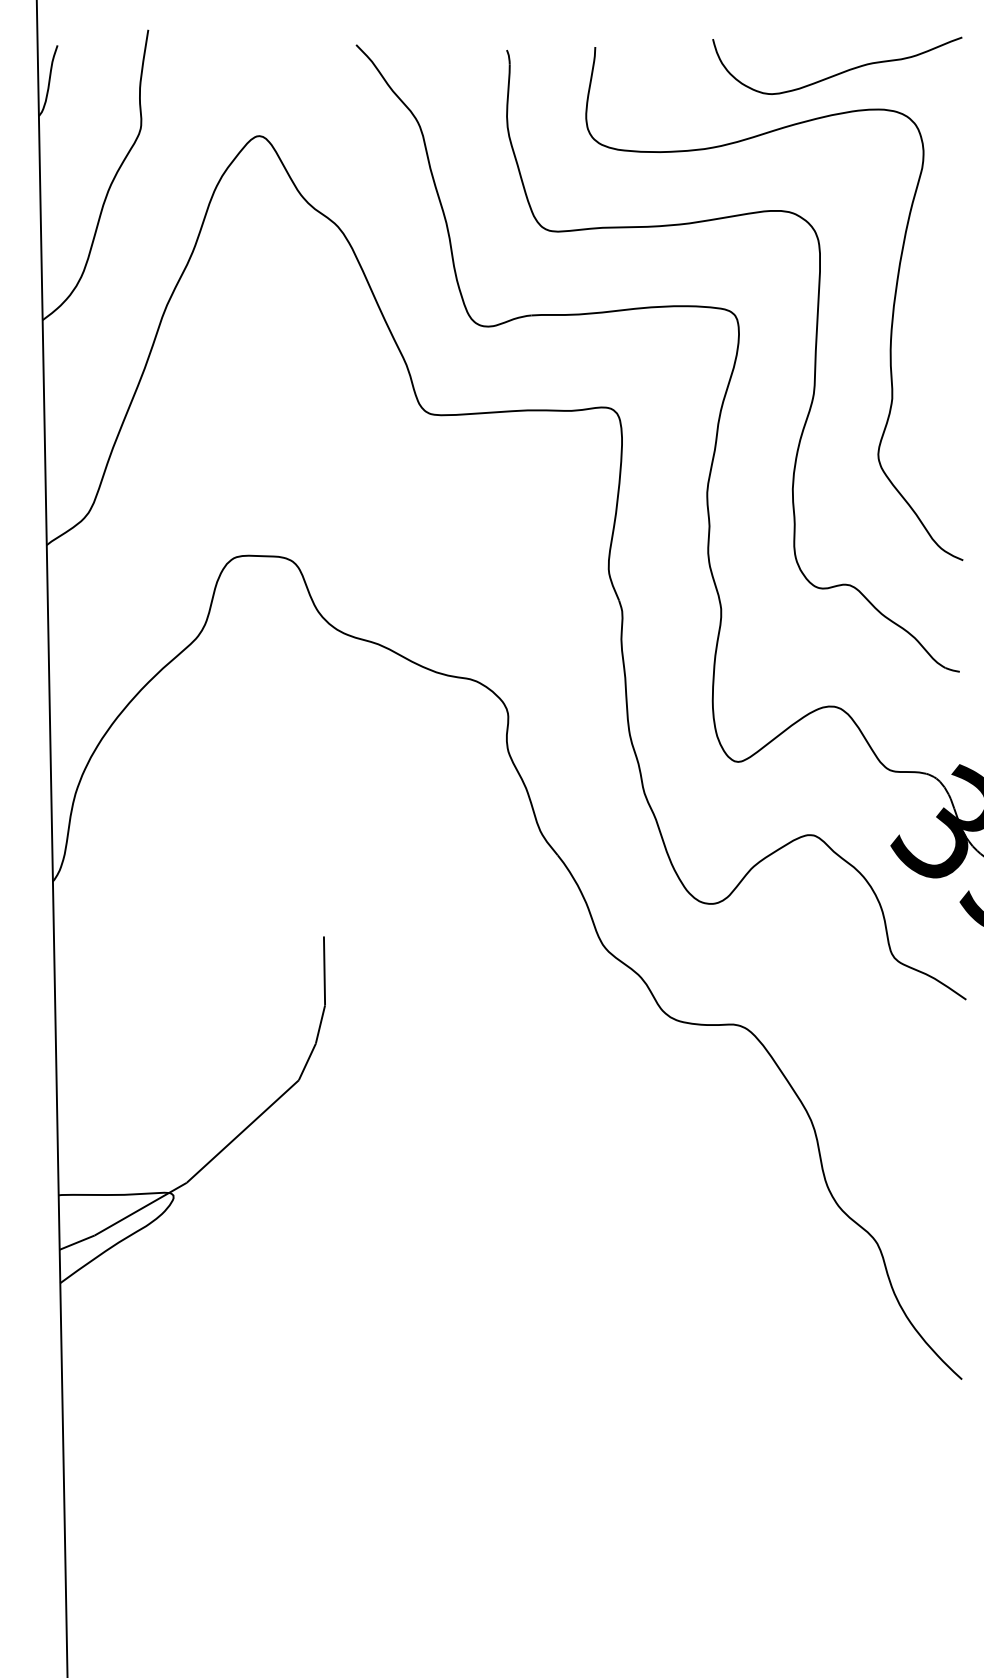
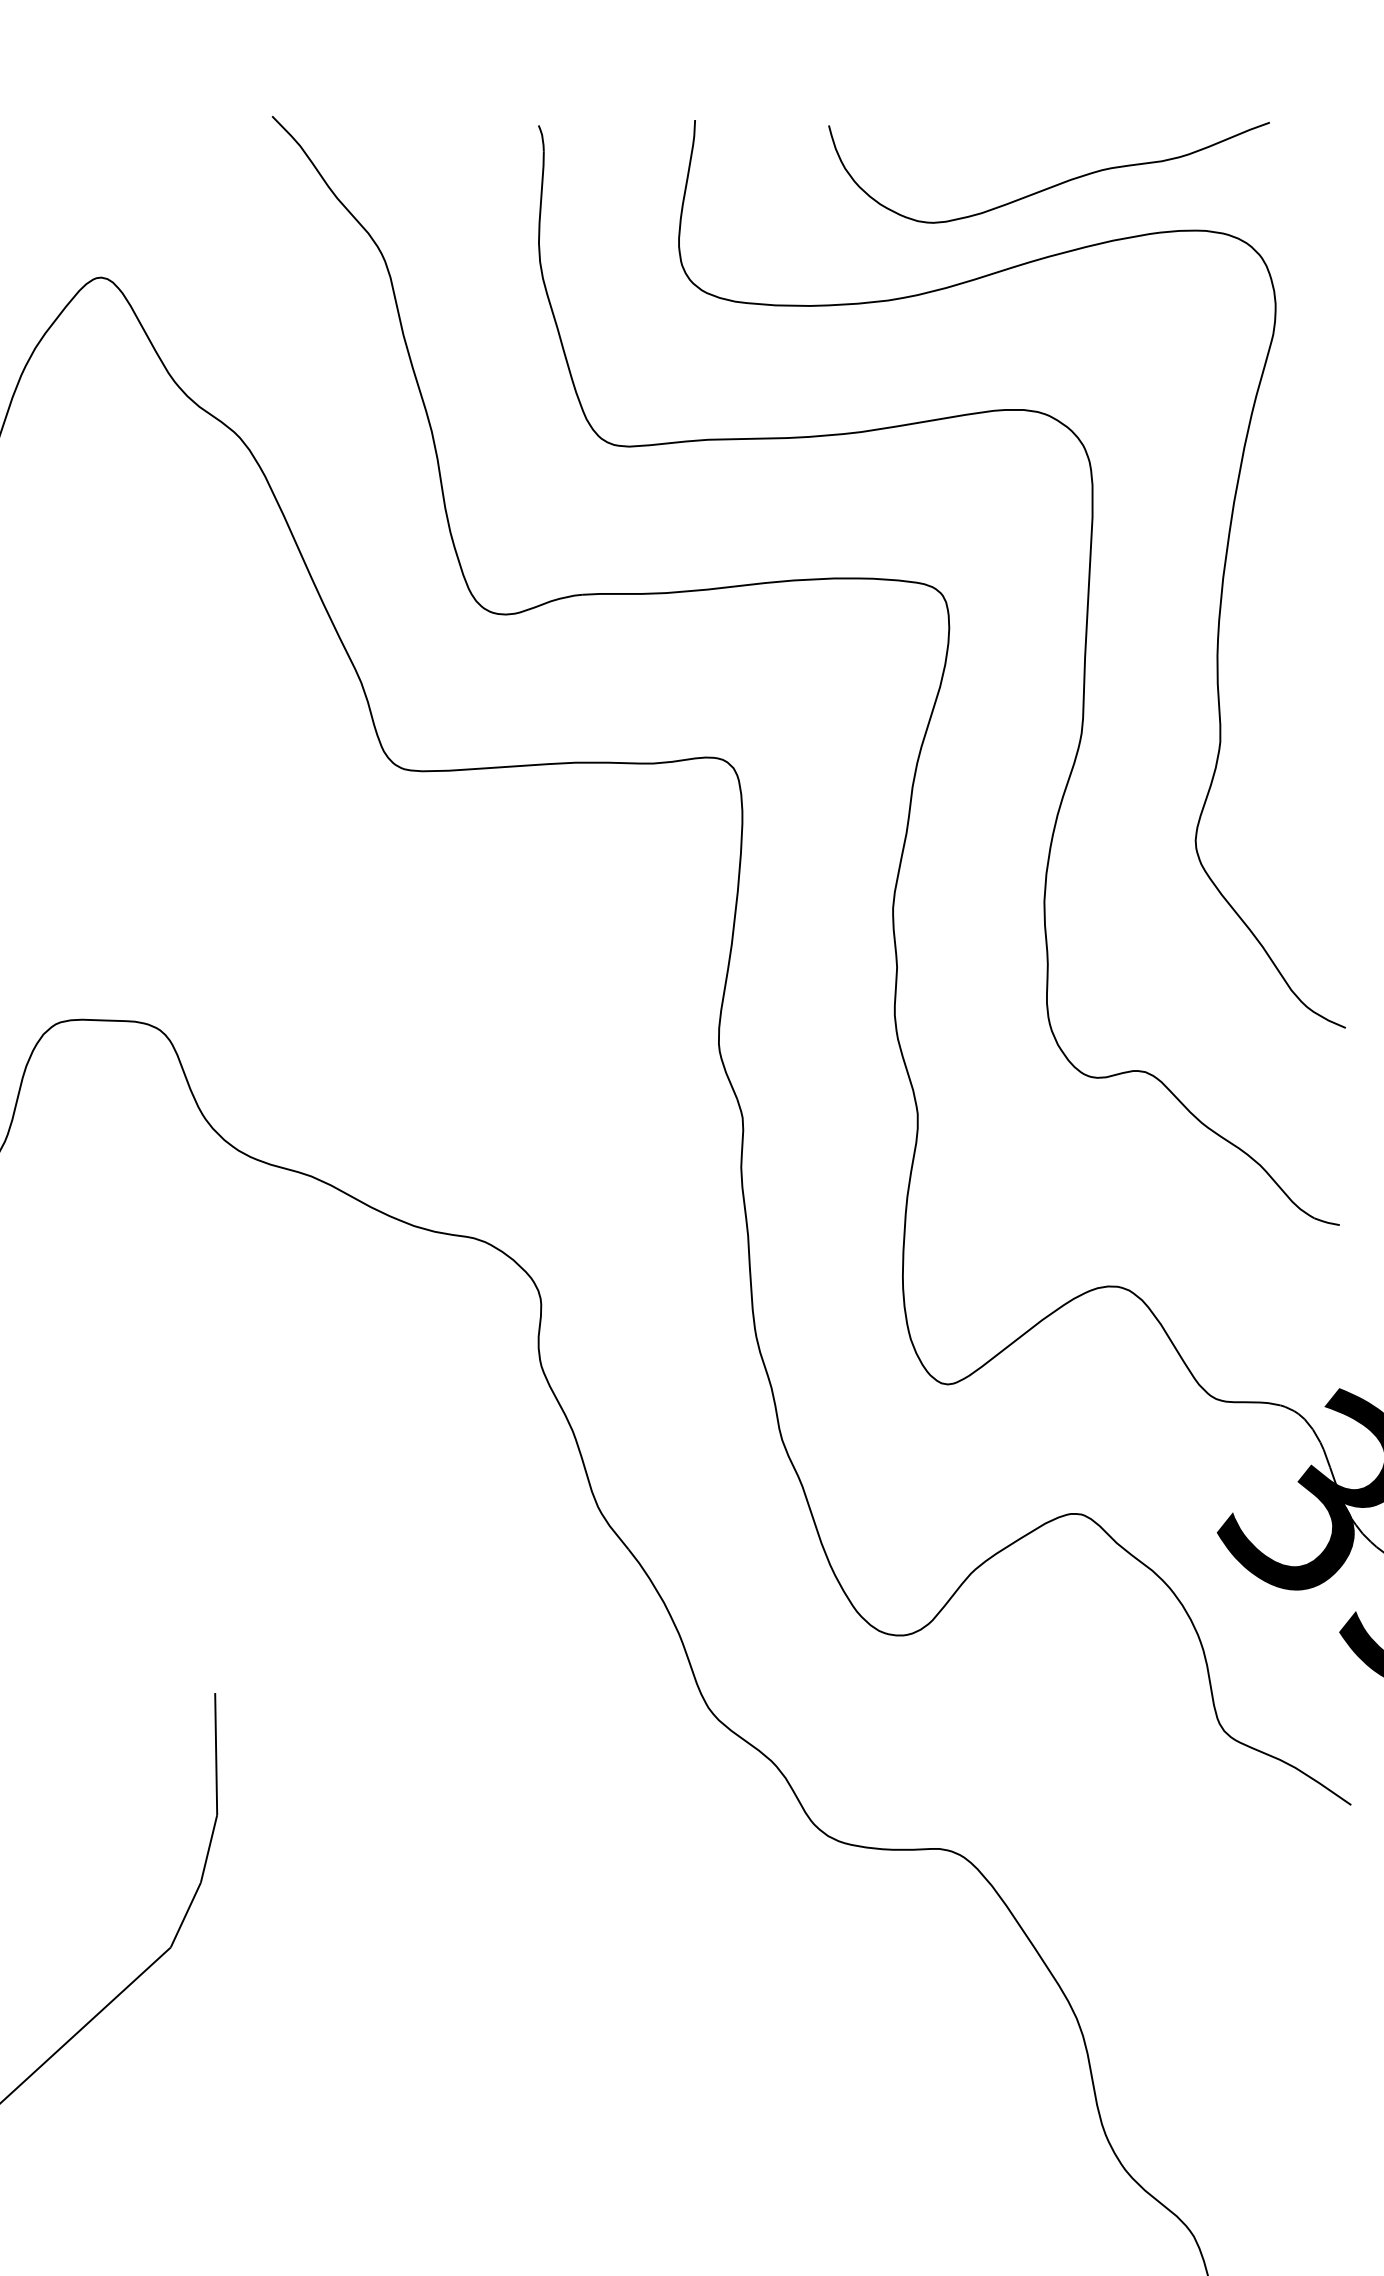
curve: (839, 72) -> (1052, 184), moved

